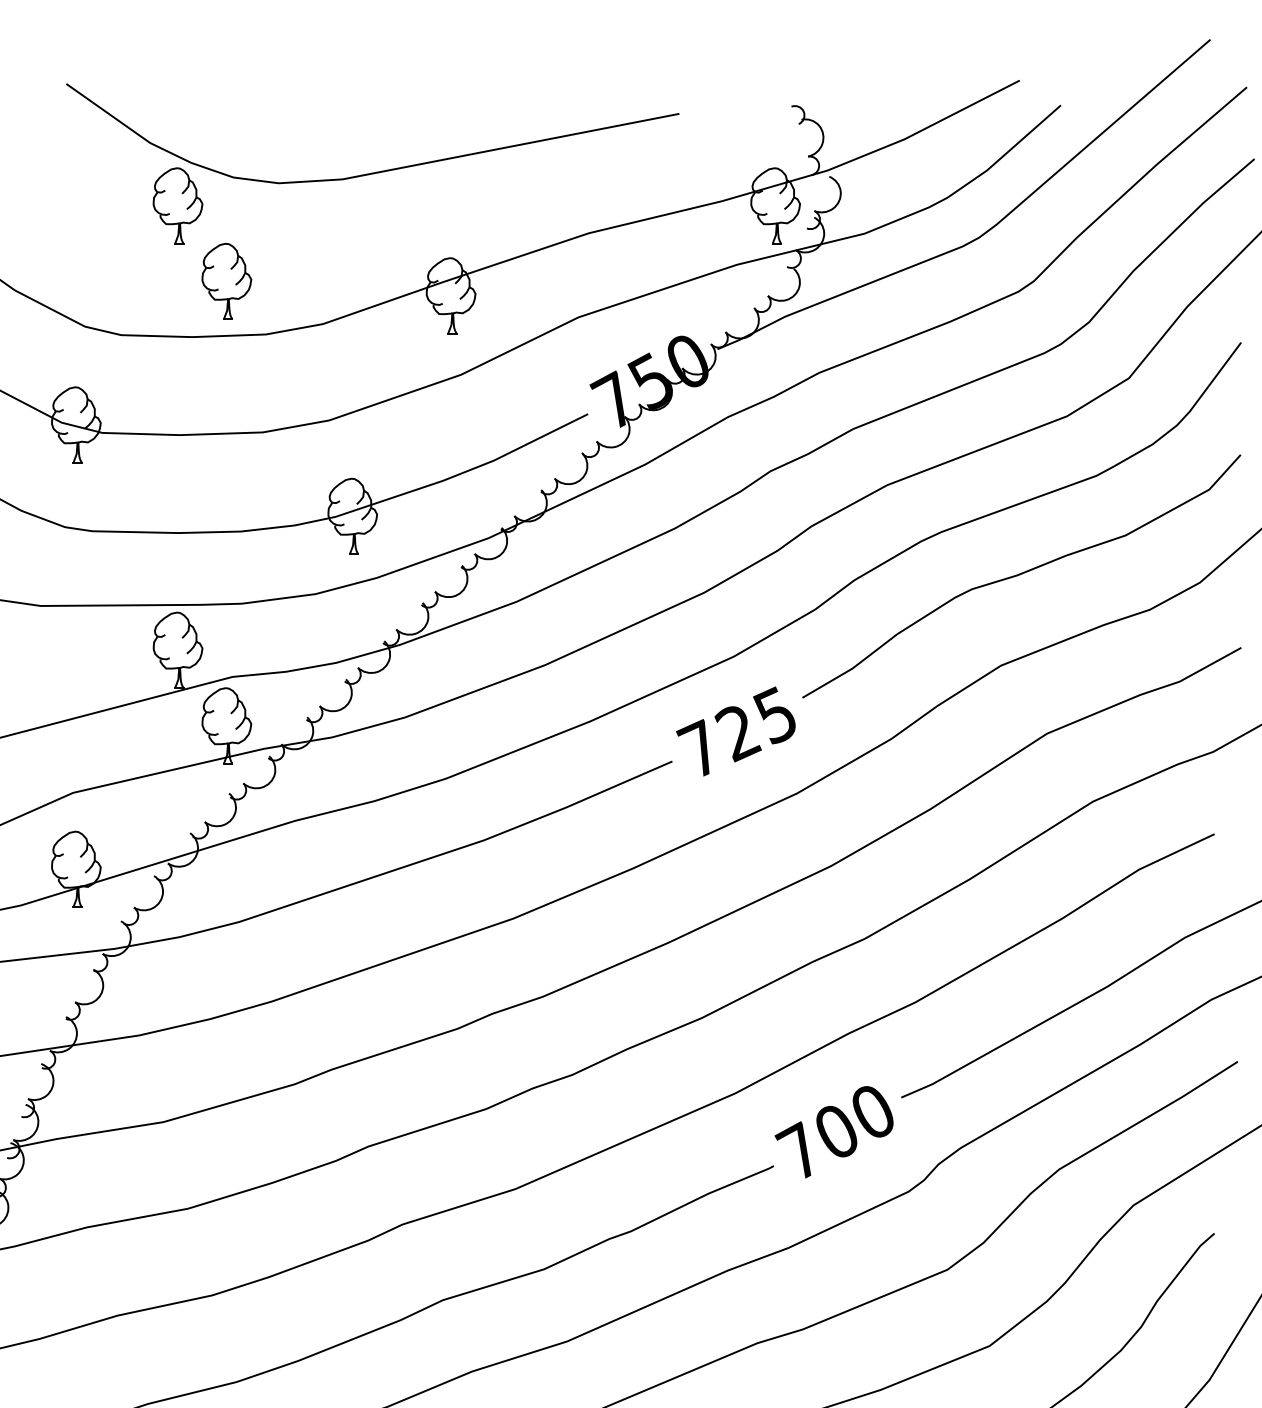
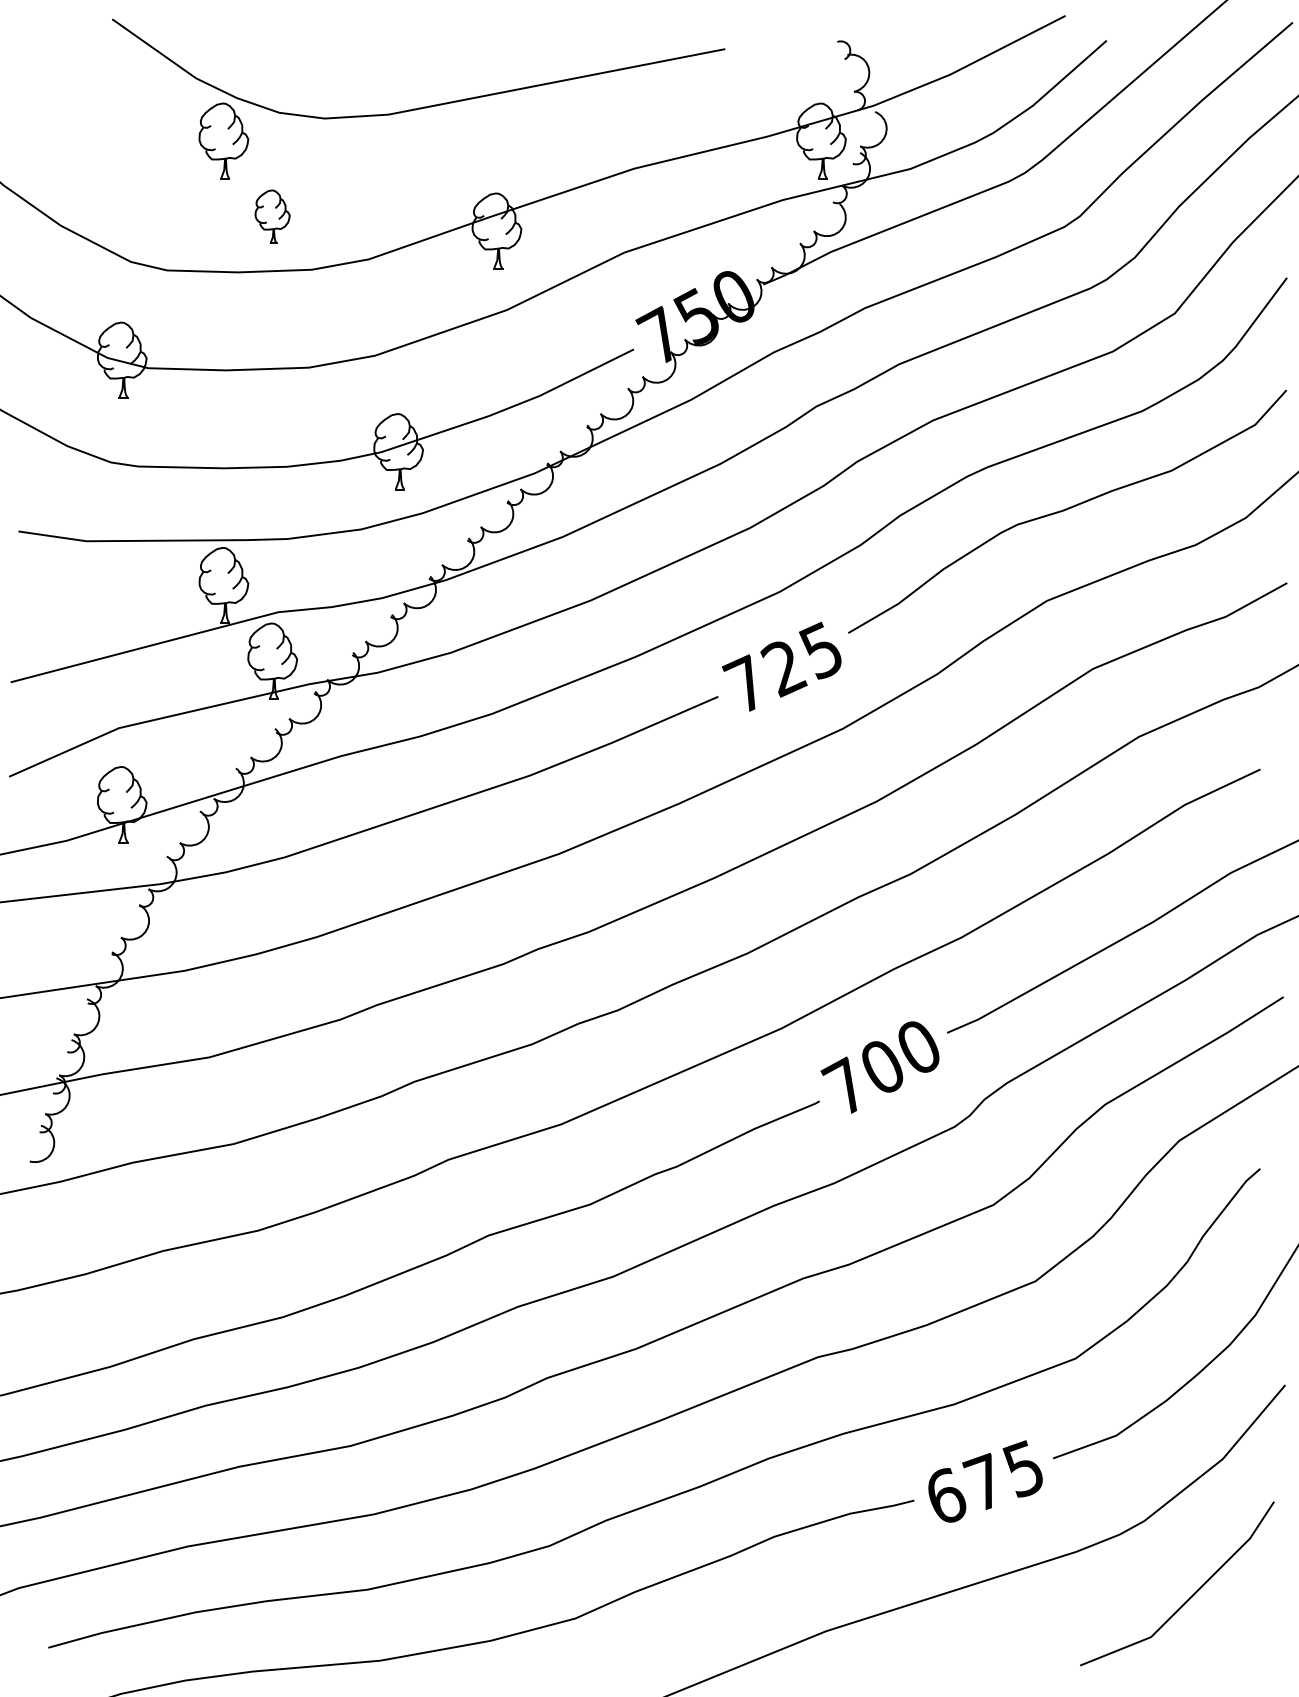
part: (226, 281) -> (272, 216), size x0.7

